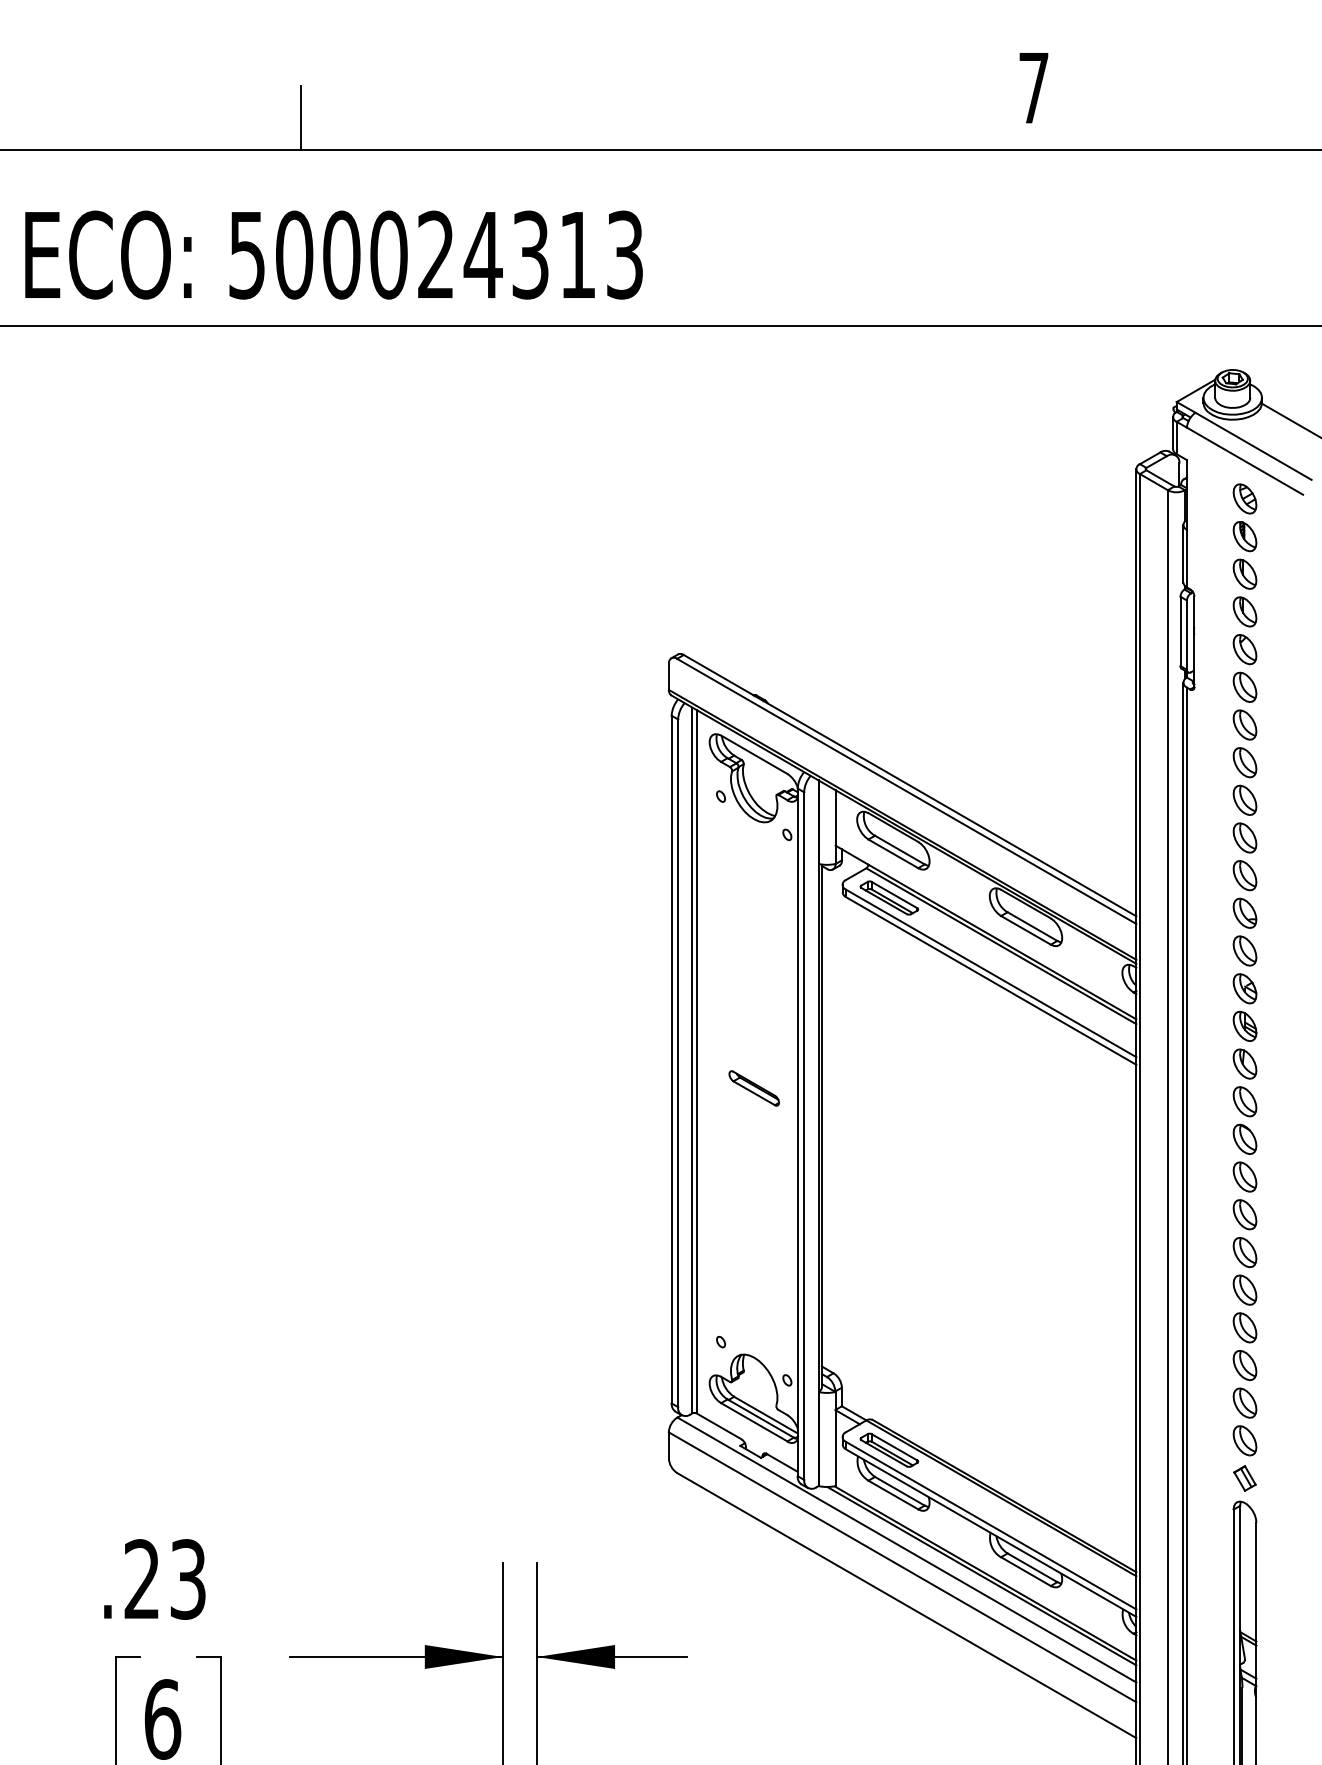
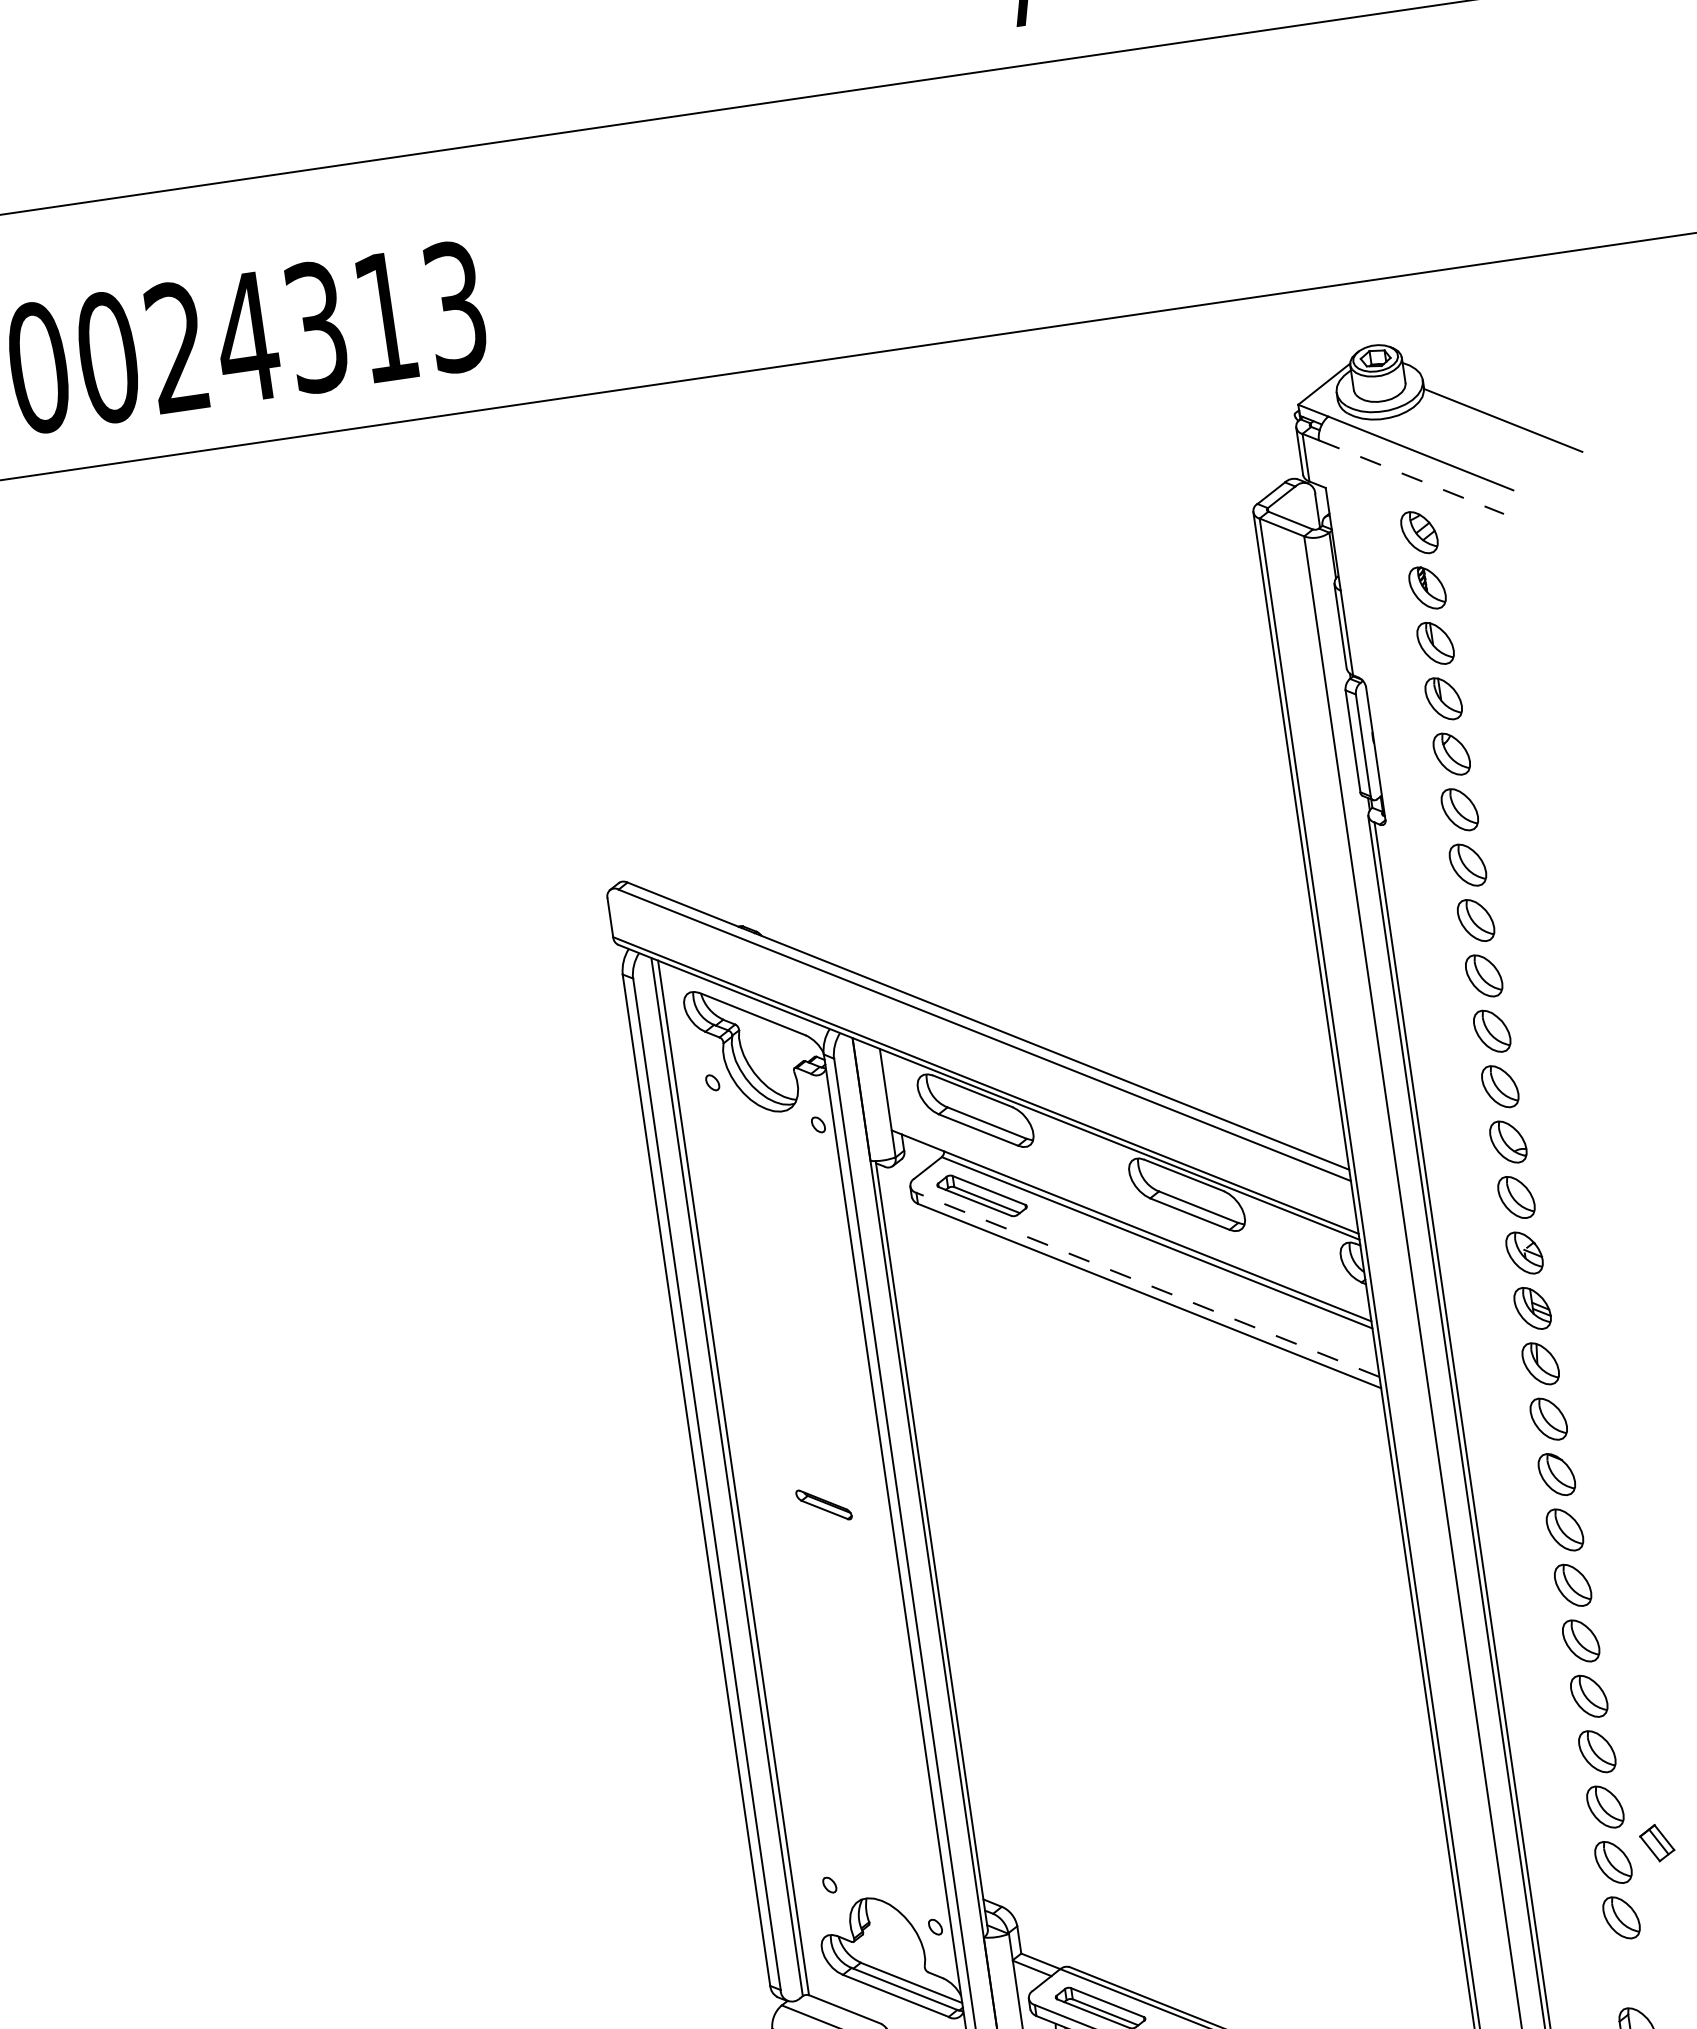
line: (1245, 461) -> (1412, 477), solid -> dashed
line: (991, 973) -> (1148, 1284), solid -> dashed
part: (753, 1088) -> (823, 1505), size x0.7
part: (1244, 1478) -> (1656, 1843), moved

